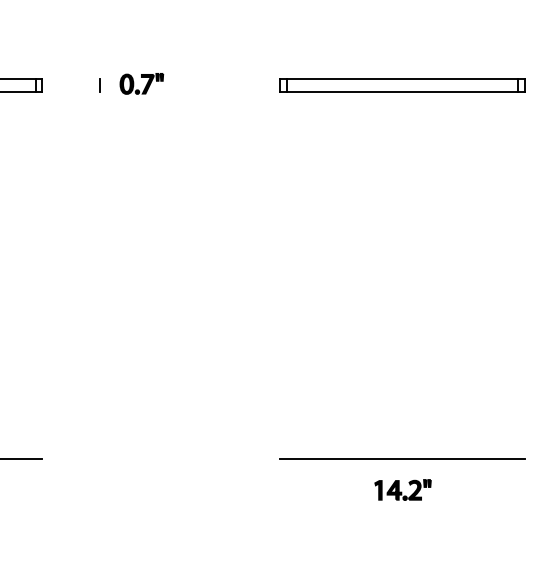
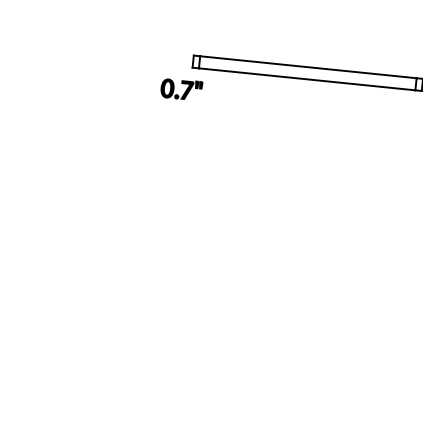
part: (141, 83) -> (181, 89), moved
line: (99, 85) -> (23, 44), removed
line: (402, 458) -> (272, 423), removed

